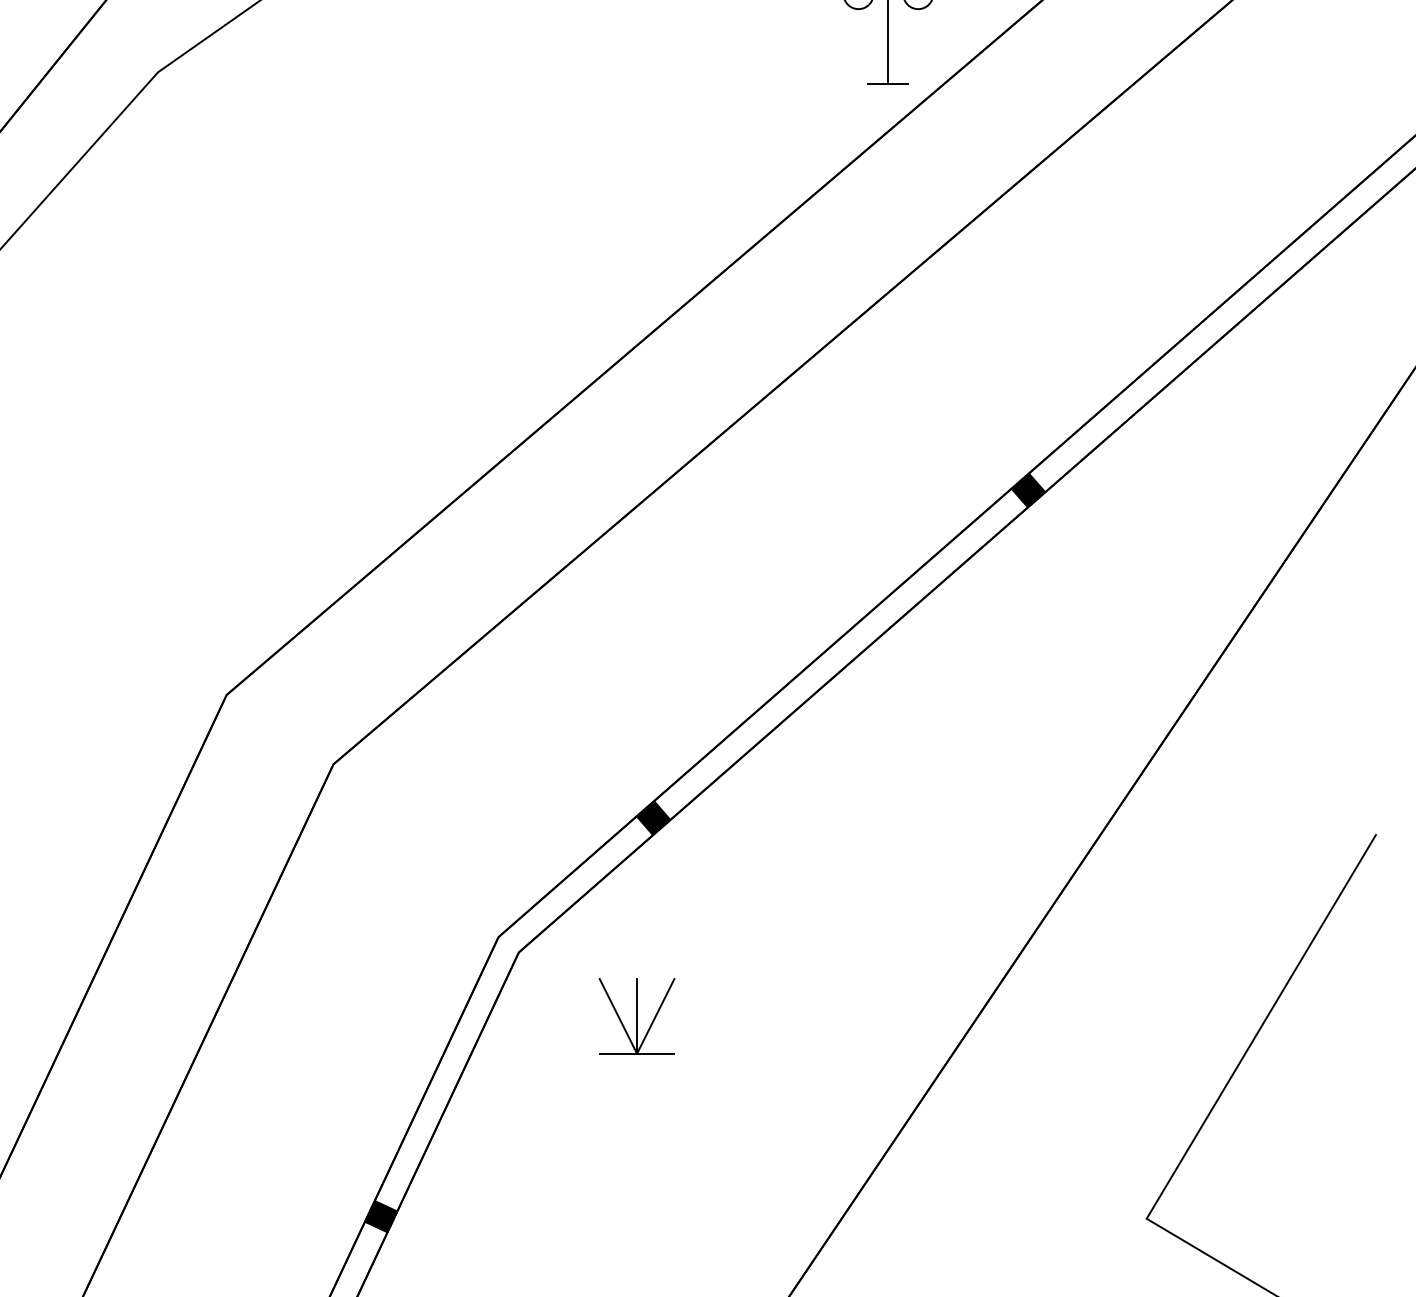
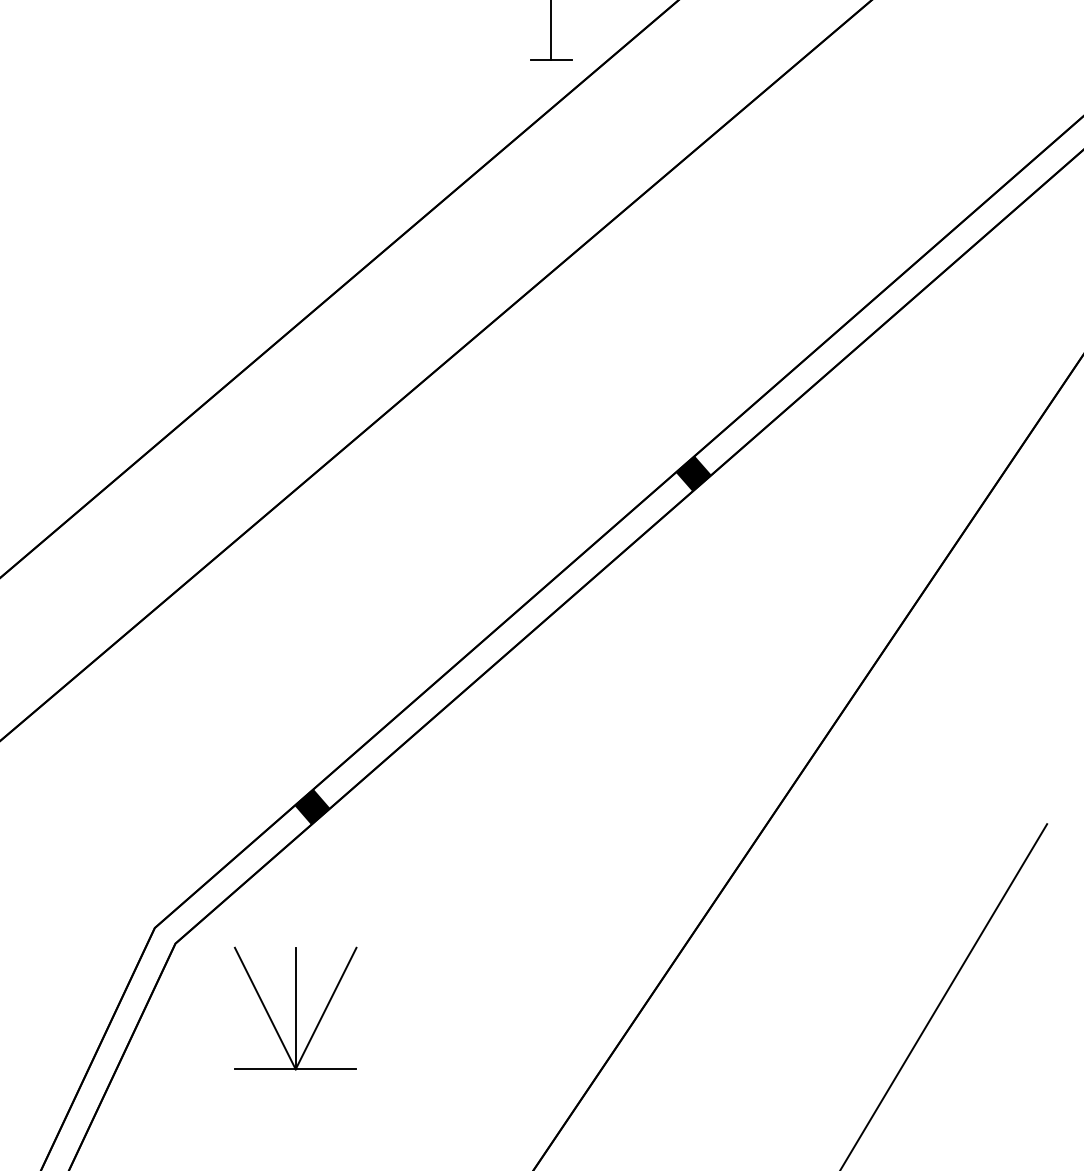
part: (636, 1016) -> (295, 1008), size x1.6

